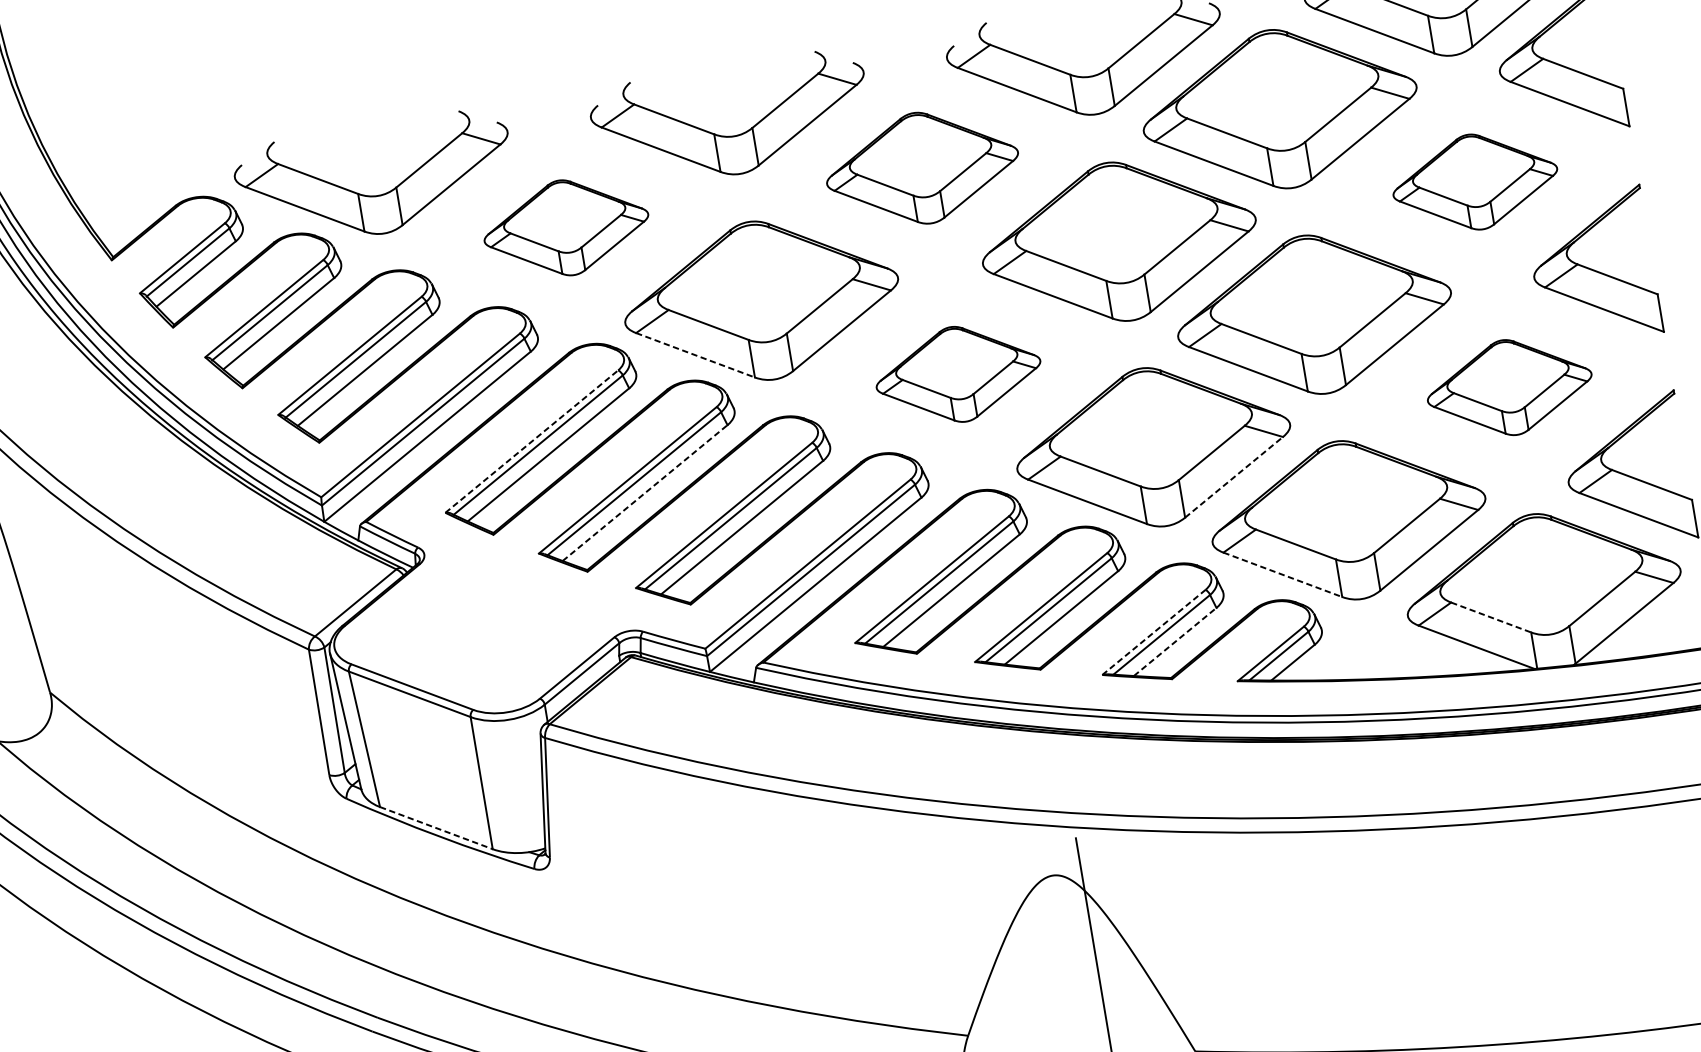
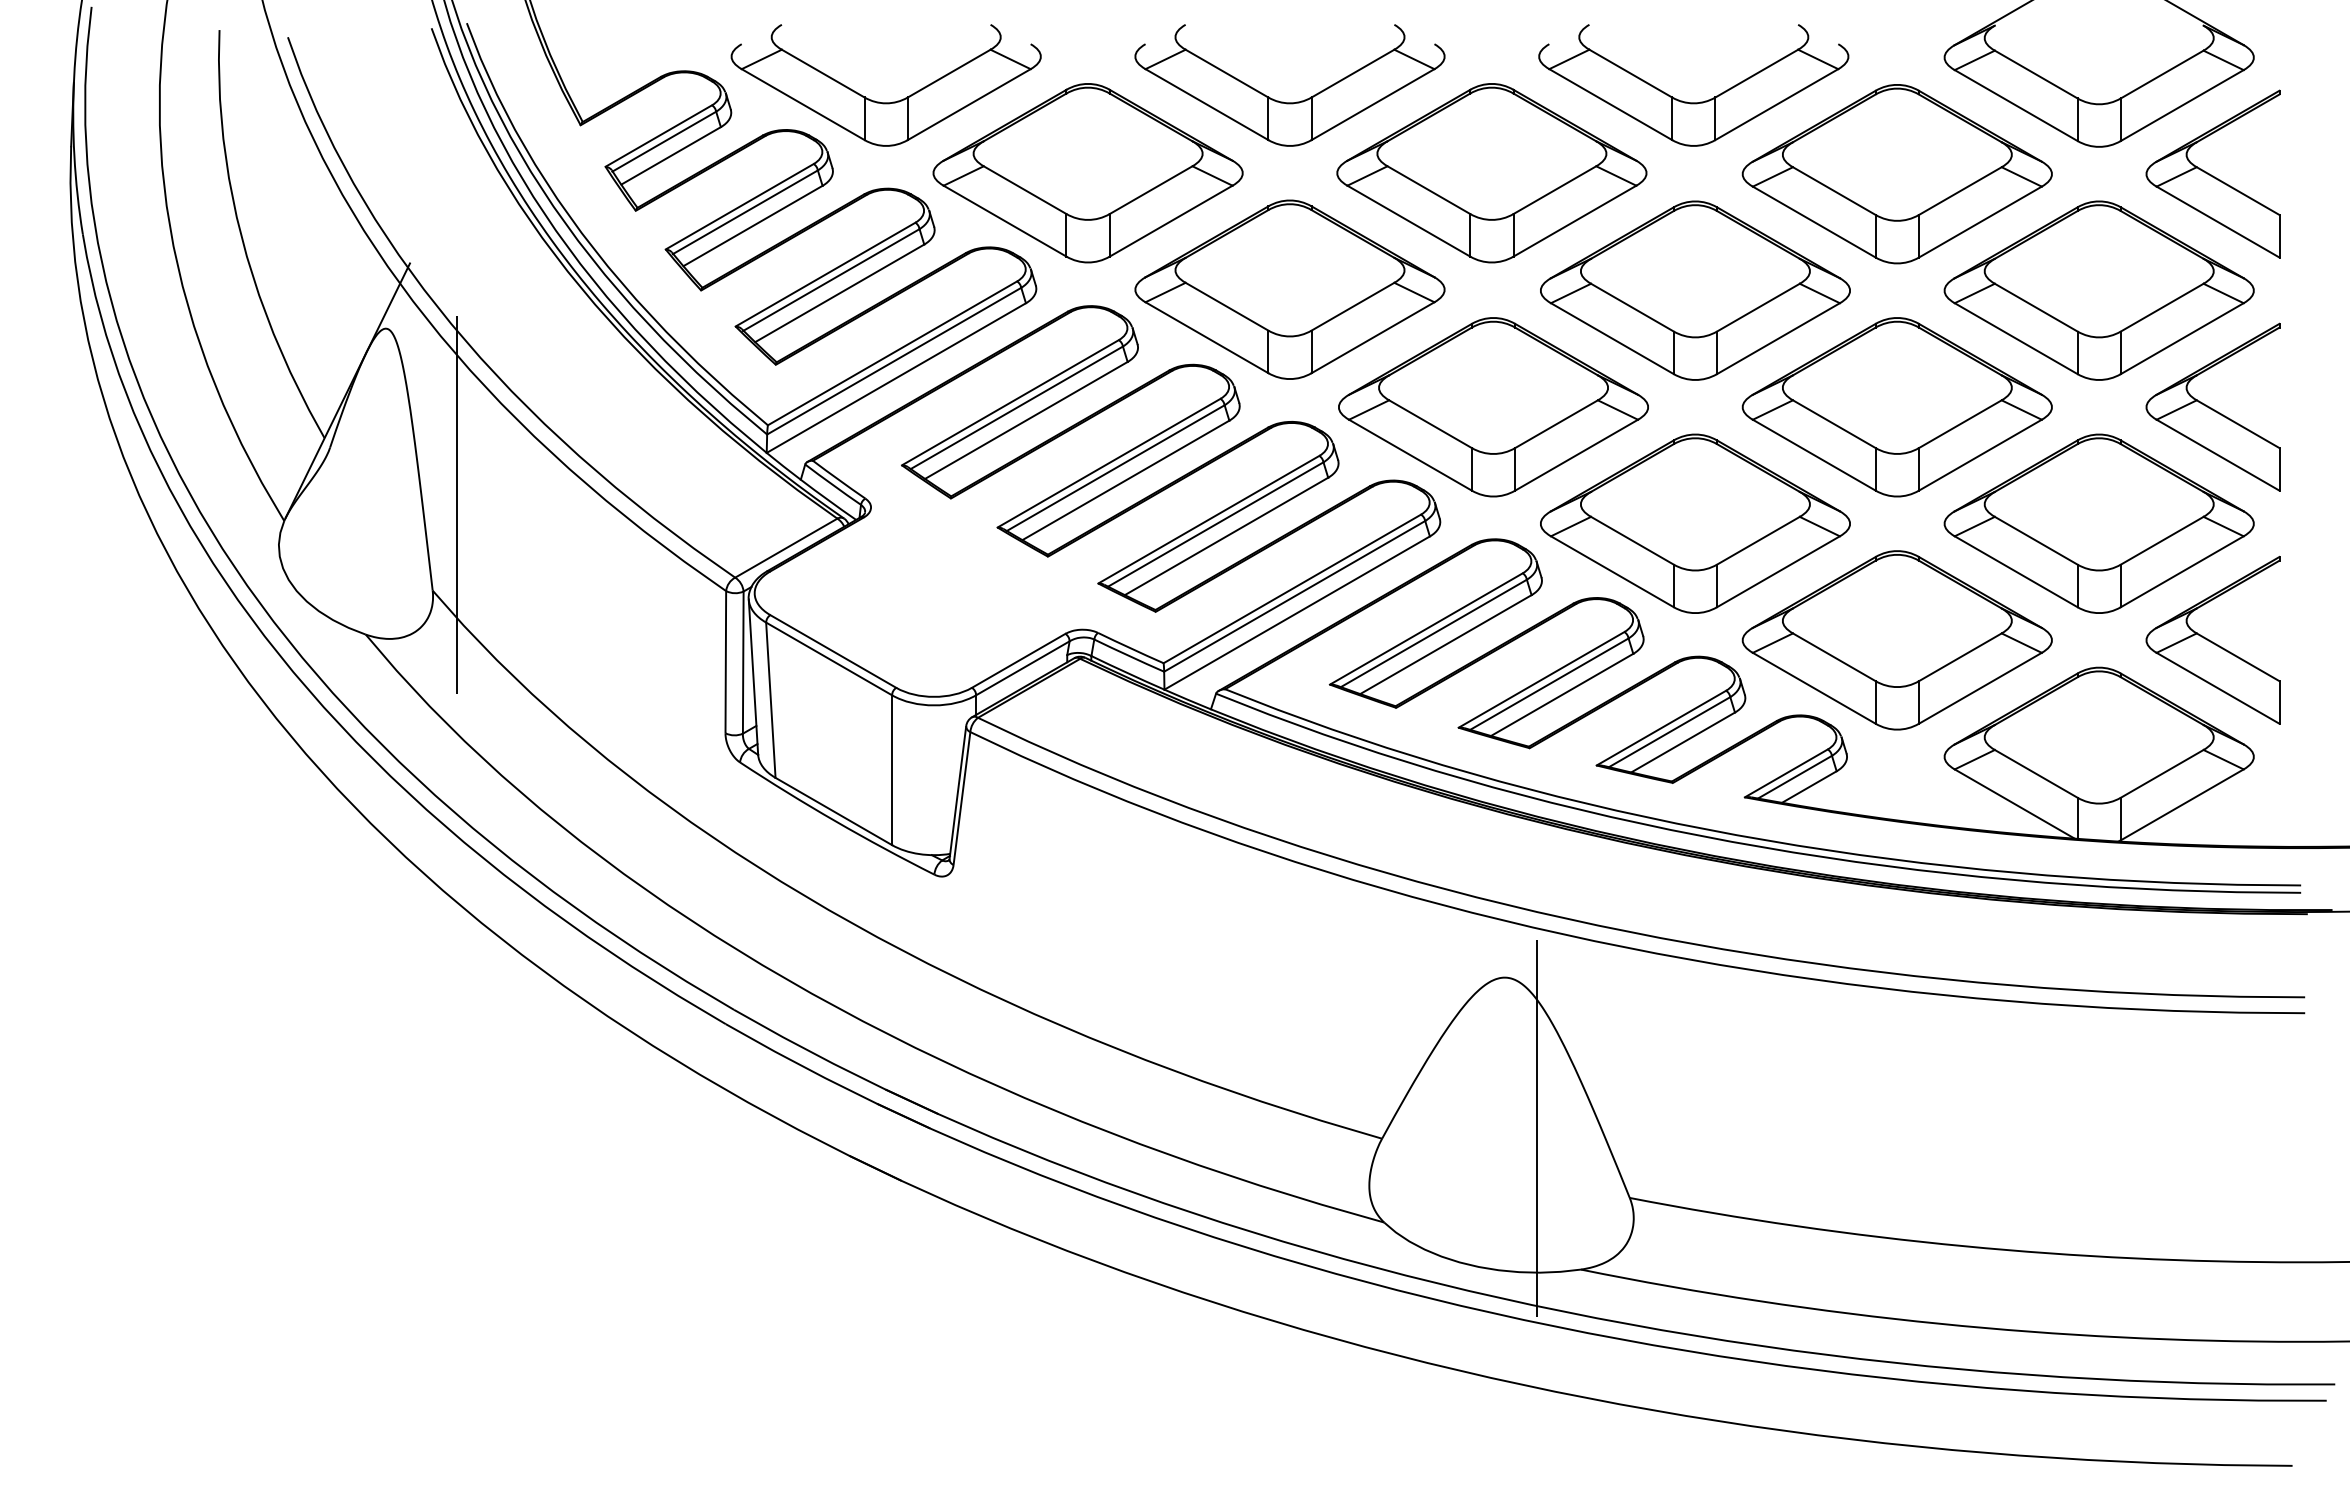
part: (922, 168) -> (1491, 173), size x1.43
part: (1474, 182) -> (2098, 290), size x1.67
part: (565, 228) -> (1087, 173), size x1.67
line: (695, 355) -> (1206, 337), dashed -> solid
part: (958, 374) -> (1493, 407), size x1.67
part: (1509, 387) -> (2098, 523), size x1.67
line: (531, 441) -> (1010, 402), dashed -> solid
line: (1234, 477) -> (1778, 571), dashed -> solid
line: (645, 493) -> (1126, 480), dashed -> solid
line: (1283, 574) -> (1814, 688), dashed -> solid
line: (58, 610) -> (457, 501), added
line: (1491, 617) -> (2036, 773), dashed -> solid
line: (1154, 632) -> (1661, 728), dashed -> solid
line: (1175, 641) -> (1683, 742), dashed -> solid
line: (437, 828) -> (834, 811), dashed -> solid

